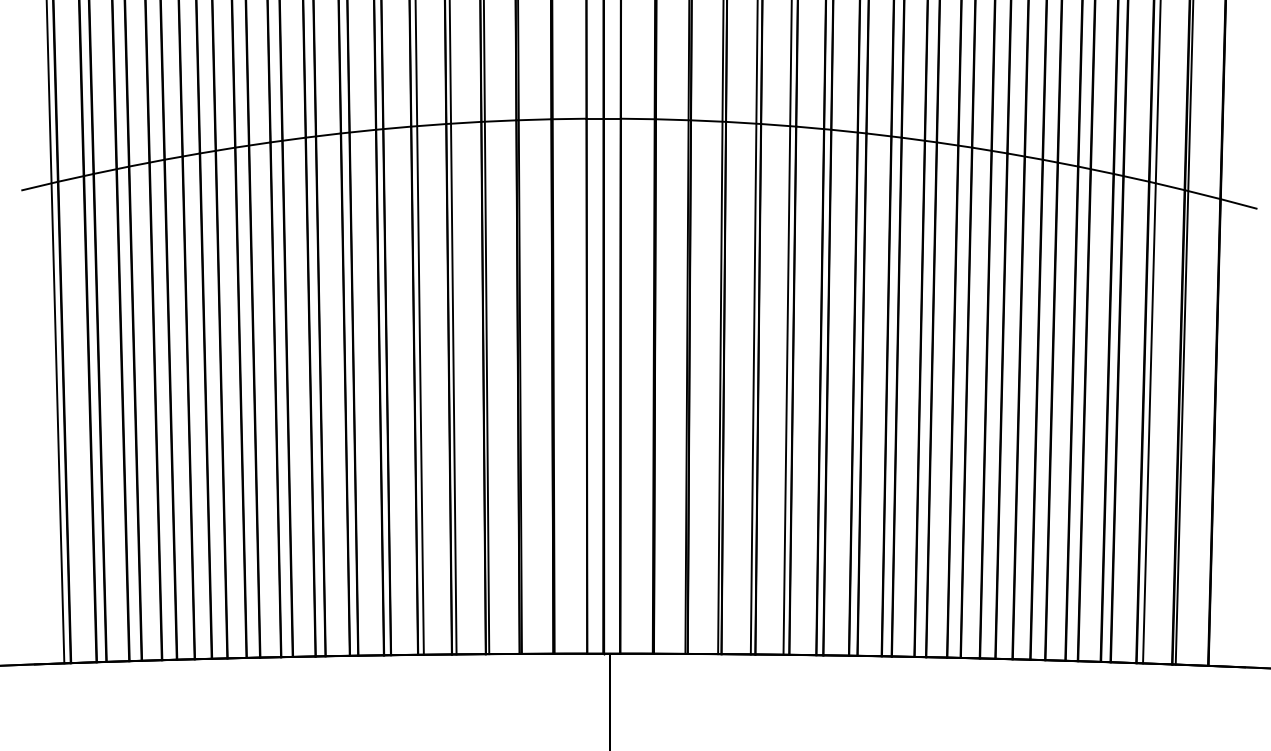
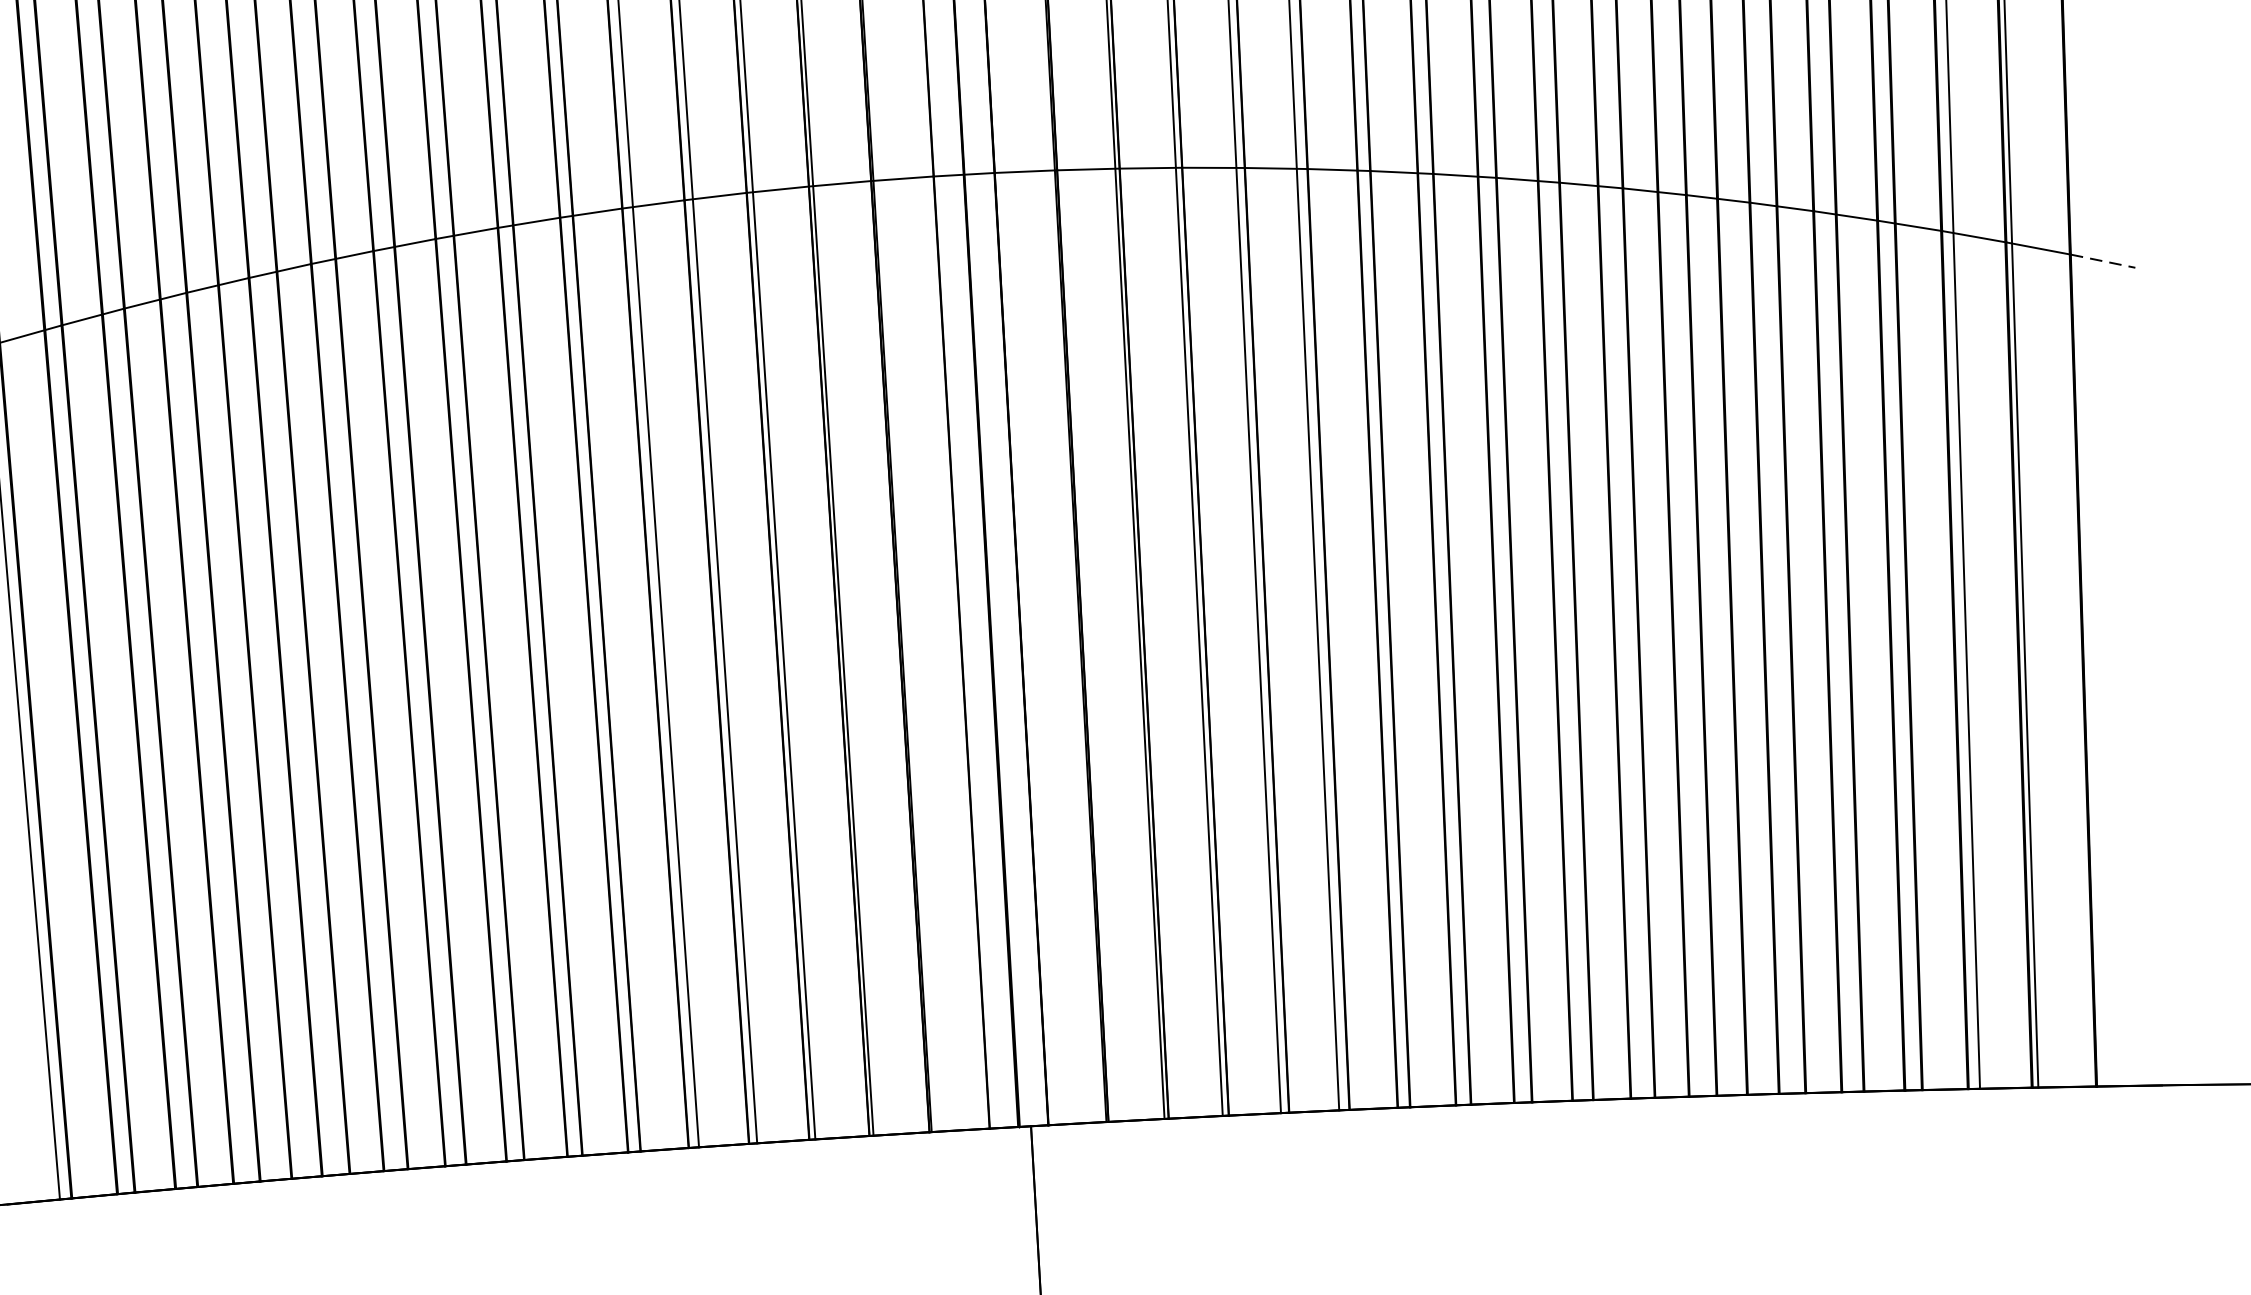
line: (1239, 204) -> (2104, 262), solid -> dashed

